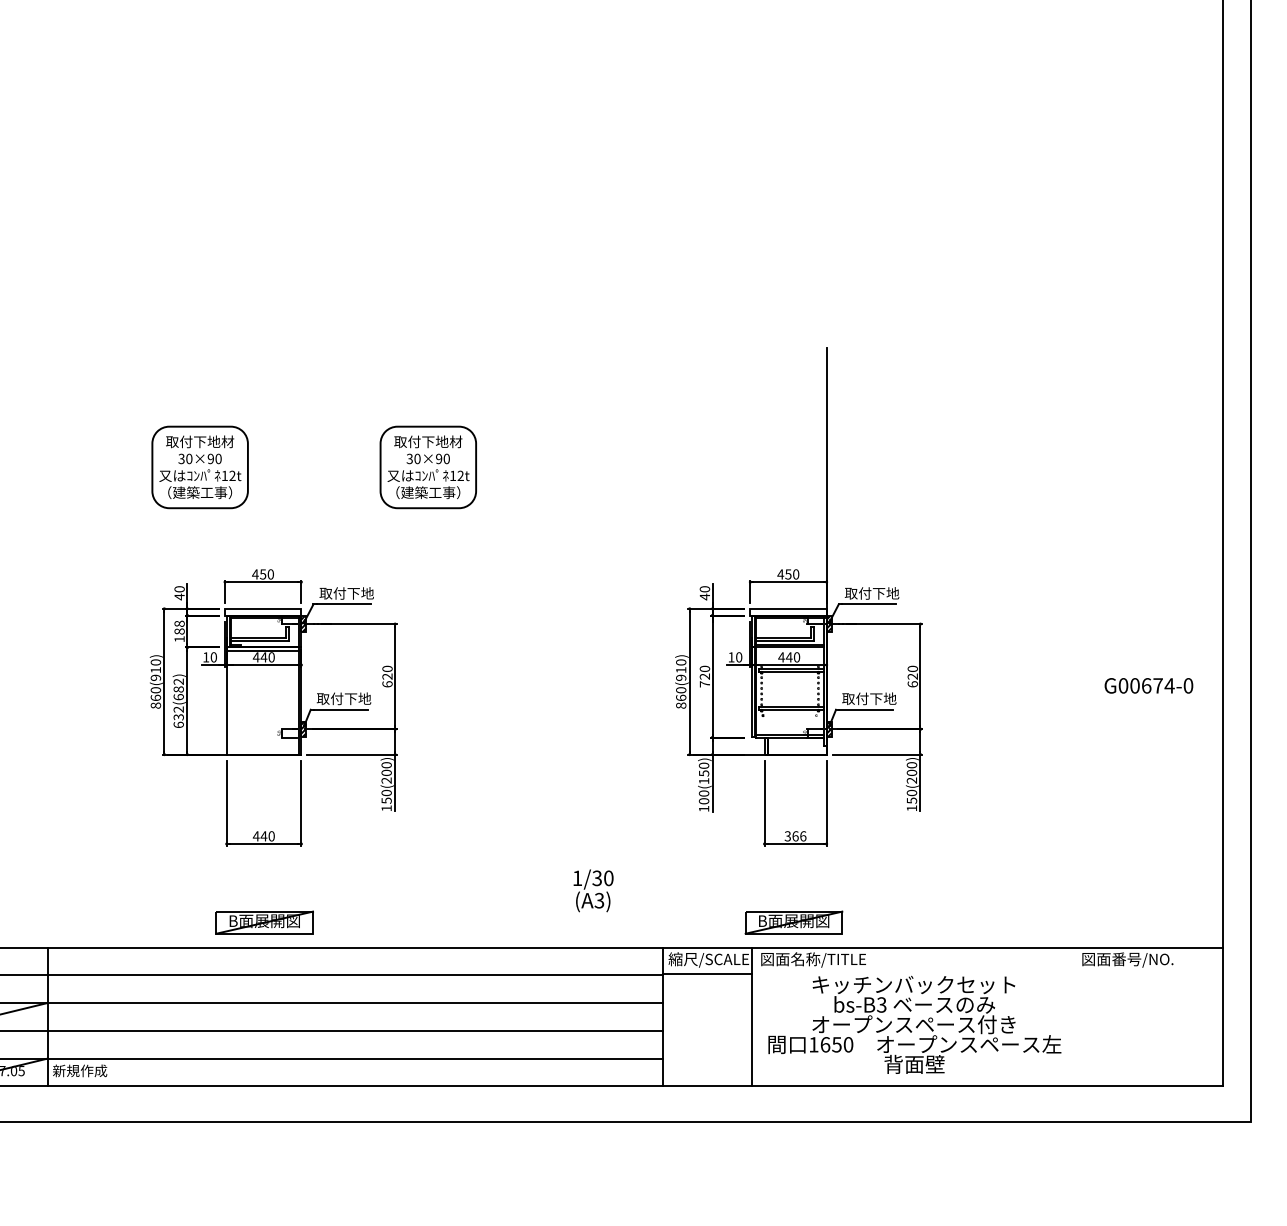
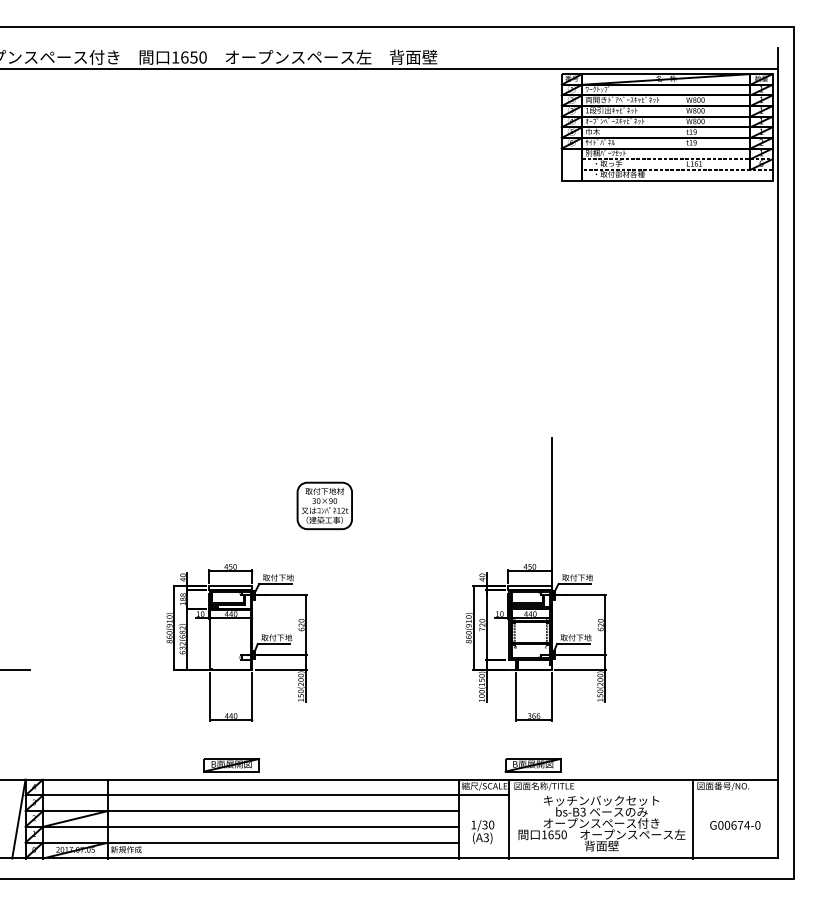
part: (199, 466) -> (194, 505), removed
text: (1149, 686) -> (735, 825), moved
text: (592, 891) -> (482, 832), moved
line: (1073, 1016) -> (692, 818), added

